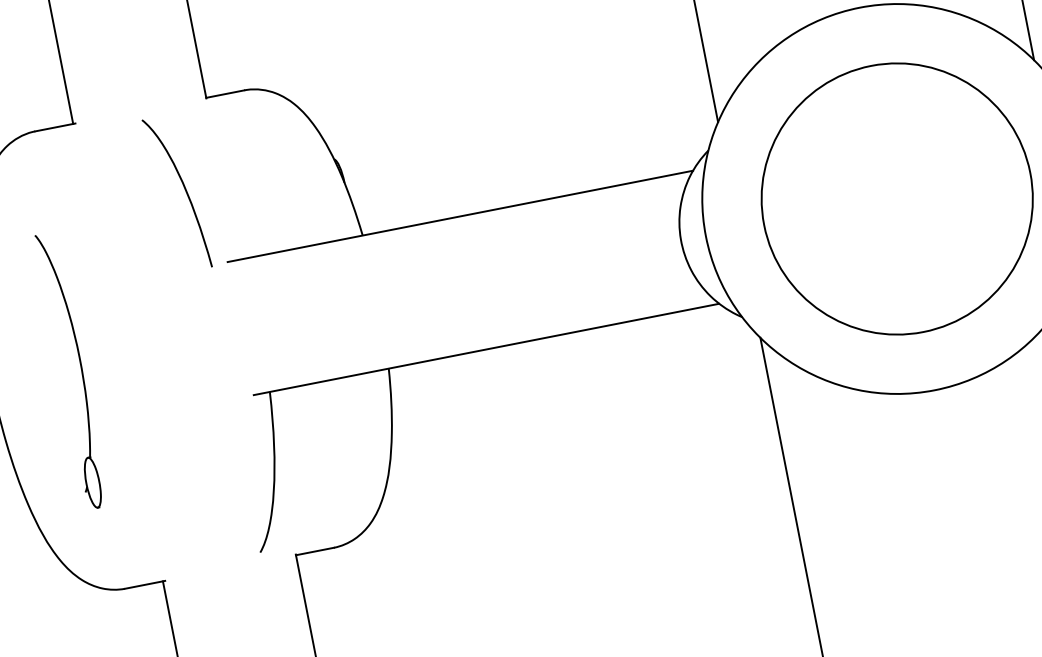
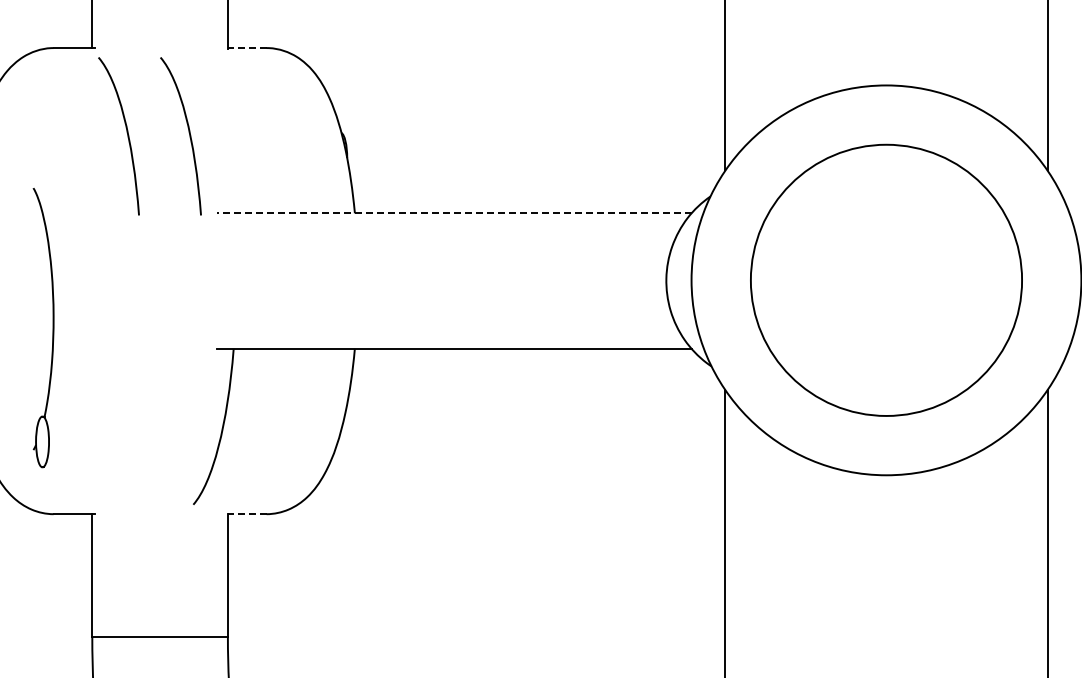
line: (224, 94) -> (246, 48), solid -> dashed
curve: (123, 200) -> (126, 132), added
line: (459, 216) -> (453, 213), solid -> dashed
part: (80, 369) -> (52, 328), moved
line: (314, 551) -> (246, 514), solid -> dashed

